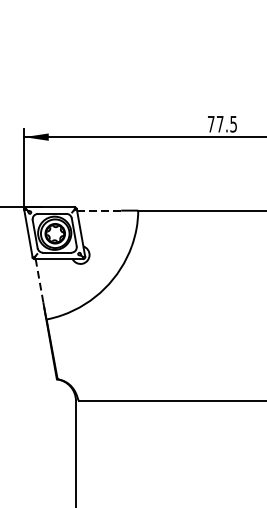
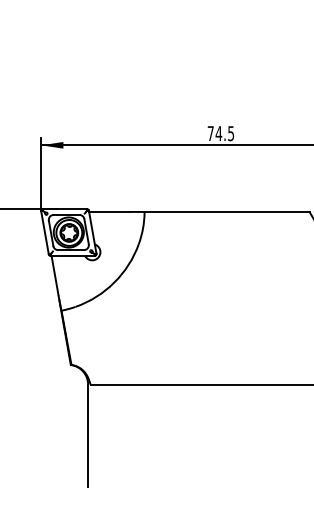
text: (219, 124) -> (218, 133), 77.5 -> 74.5
line: (99, 210) -> (109, 211), dashed -> solid
line: (40, 280) -> (55, 275), dashed -> solid

